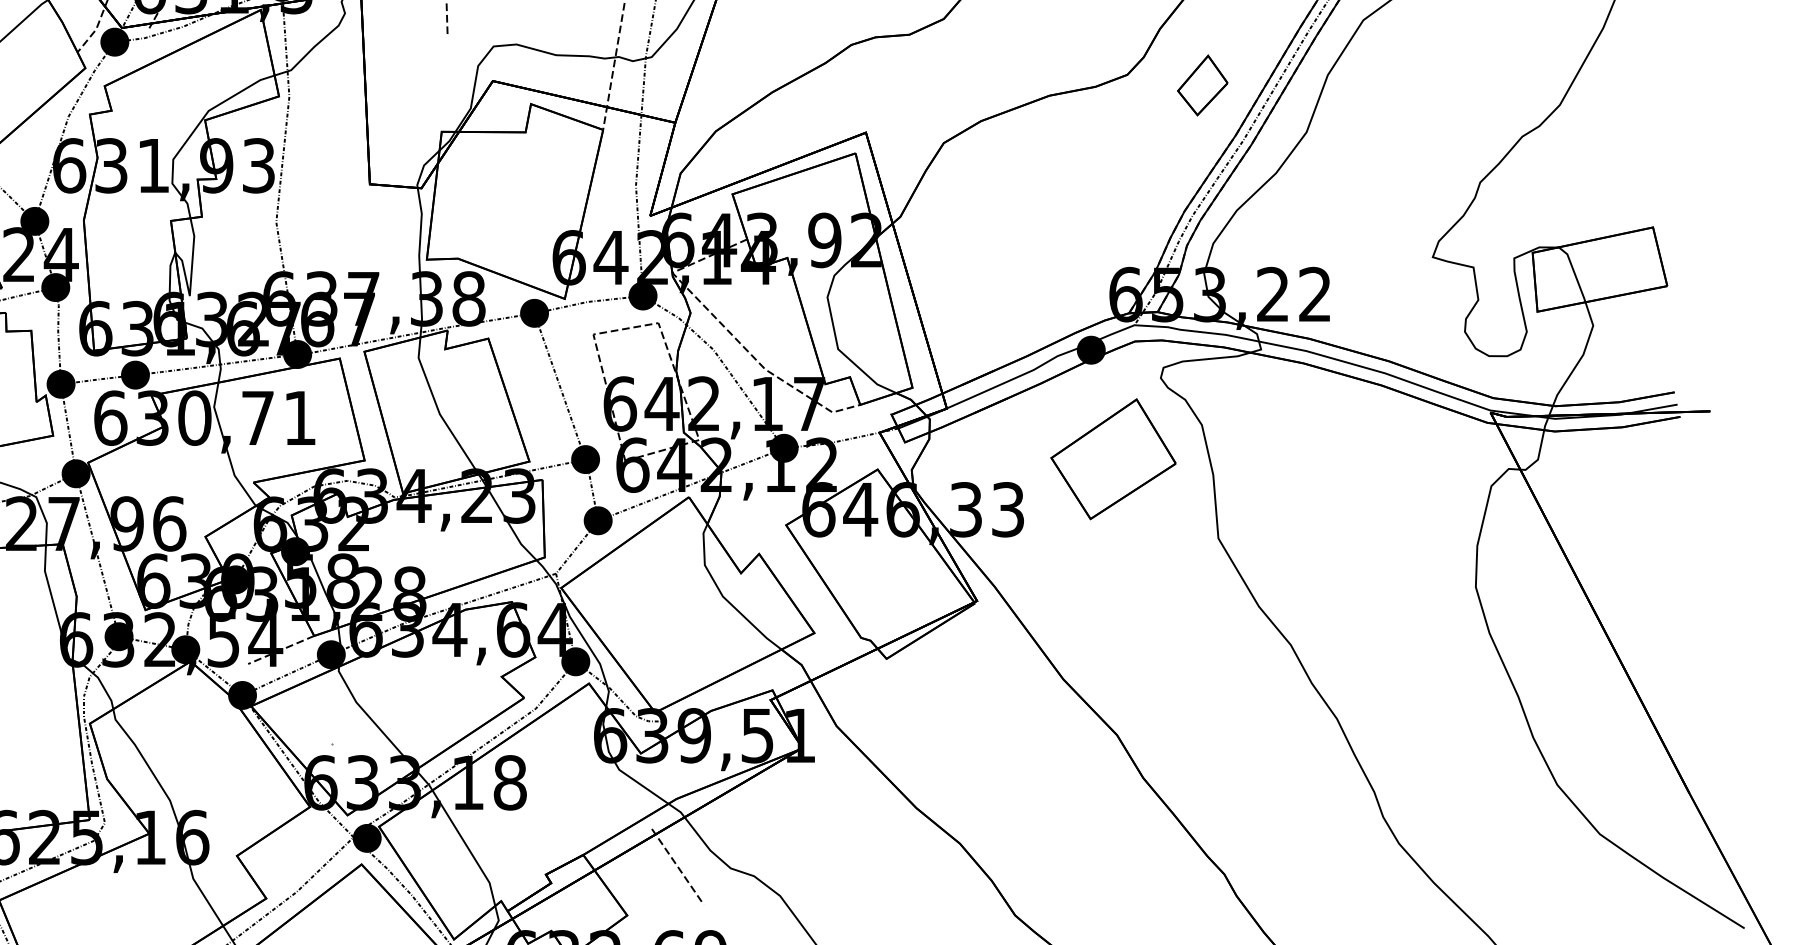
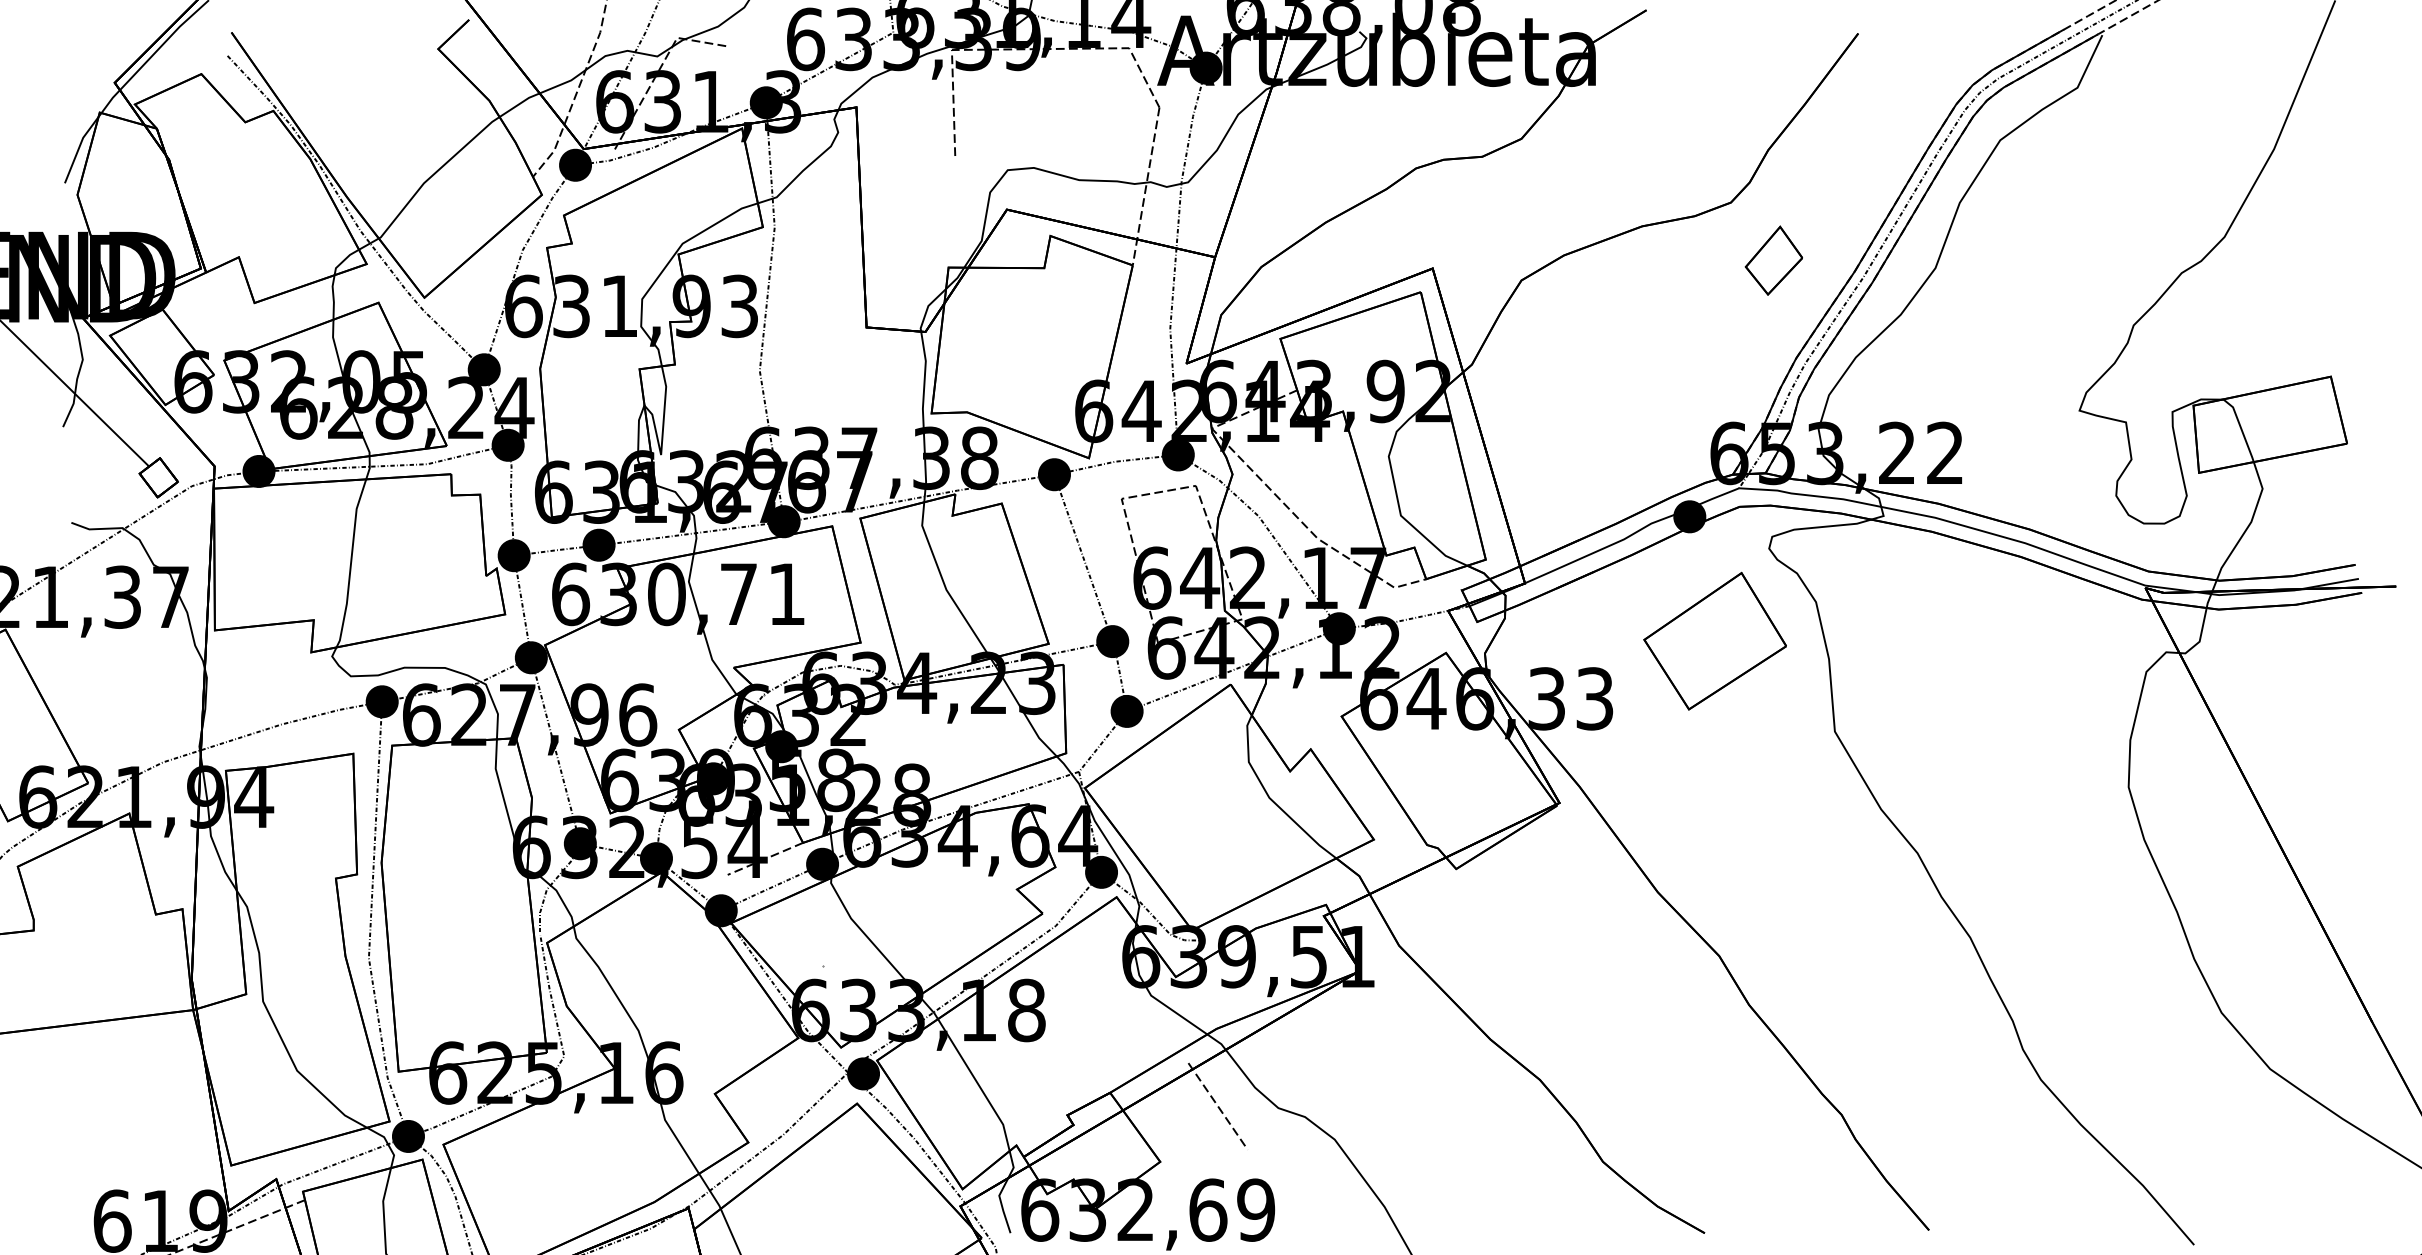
part: (1202, 85) -> (1773, 260), moved

